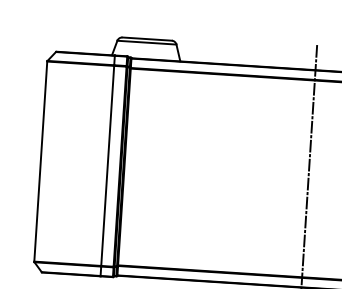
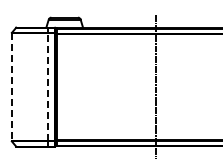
line: (40, 162) -> (11, 87), solid -> dashed
line: (106, 166) -> (47, 87), solid -> dashed

